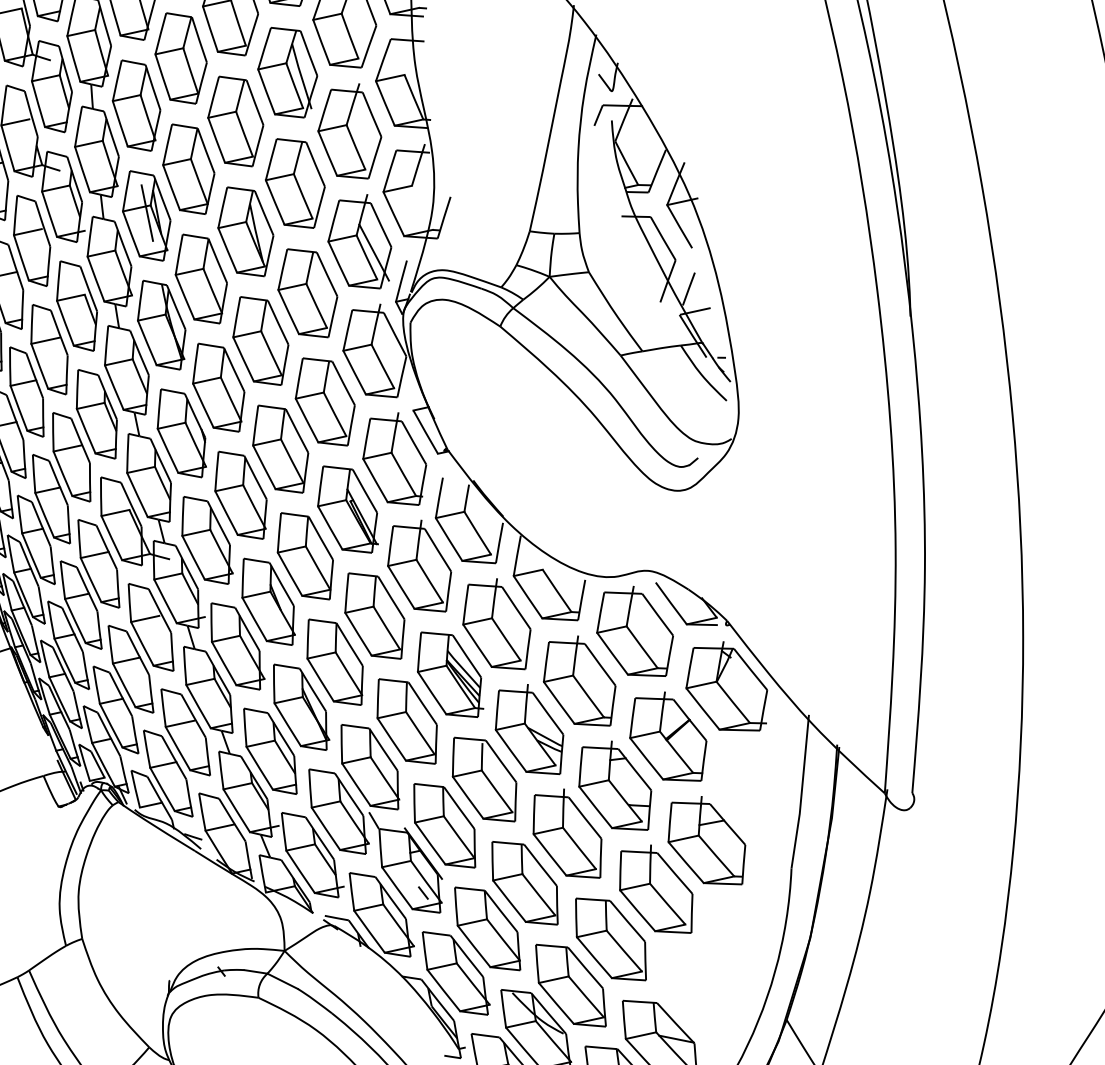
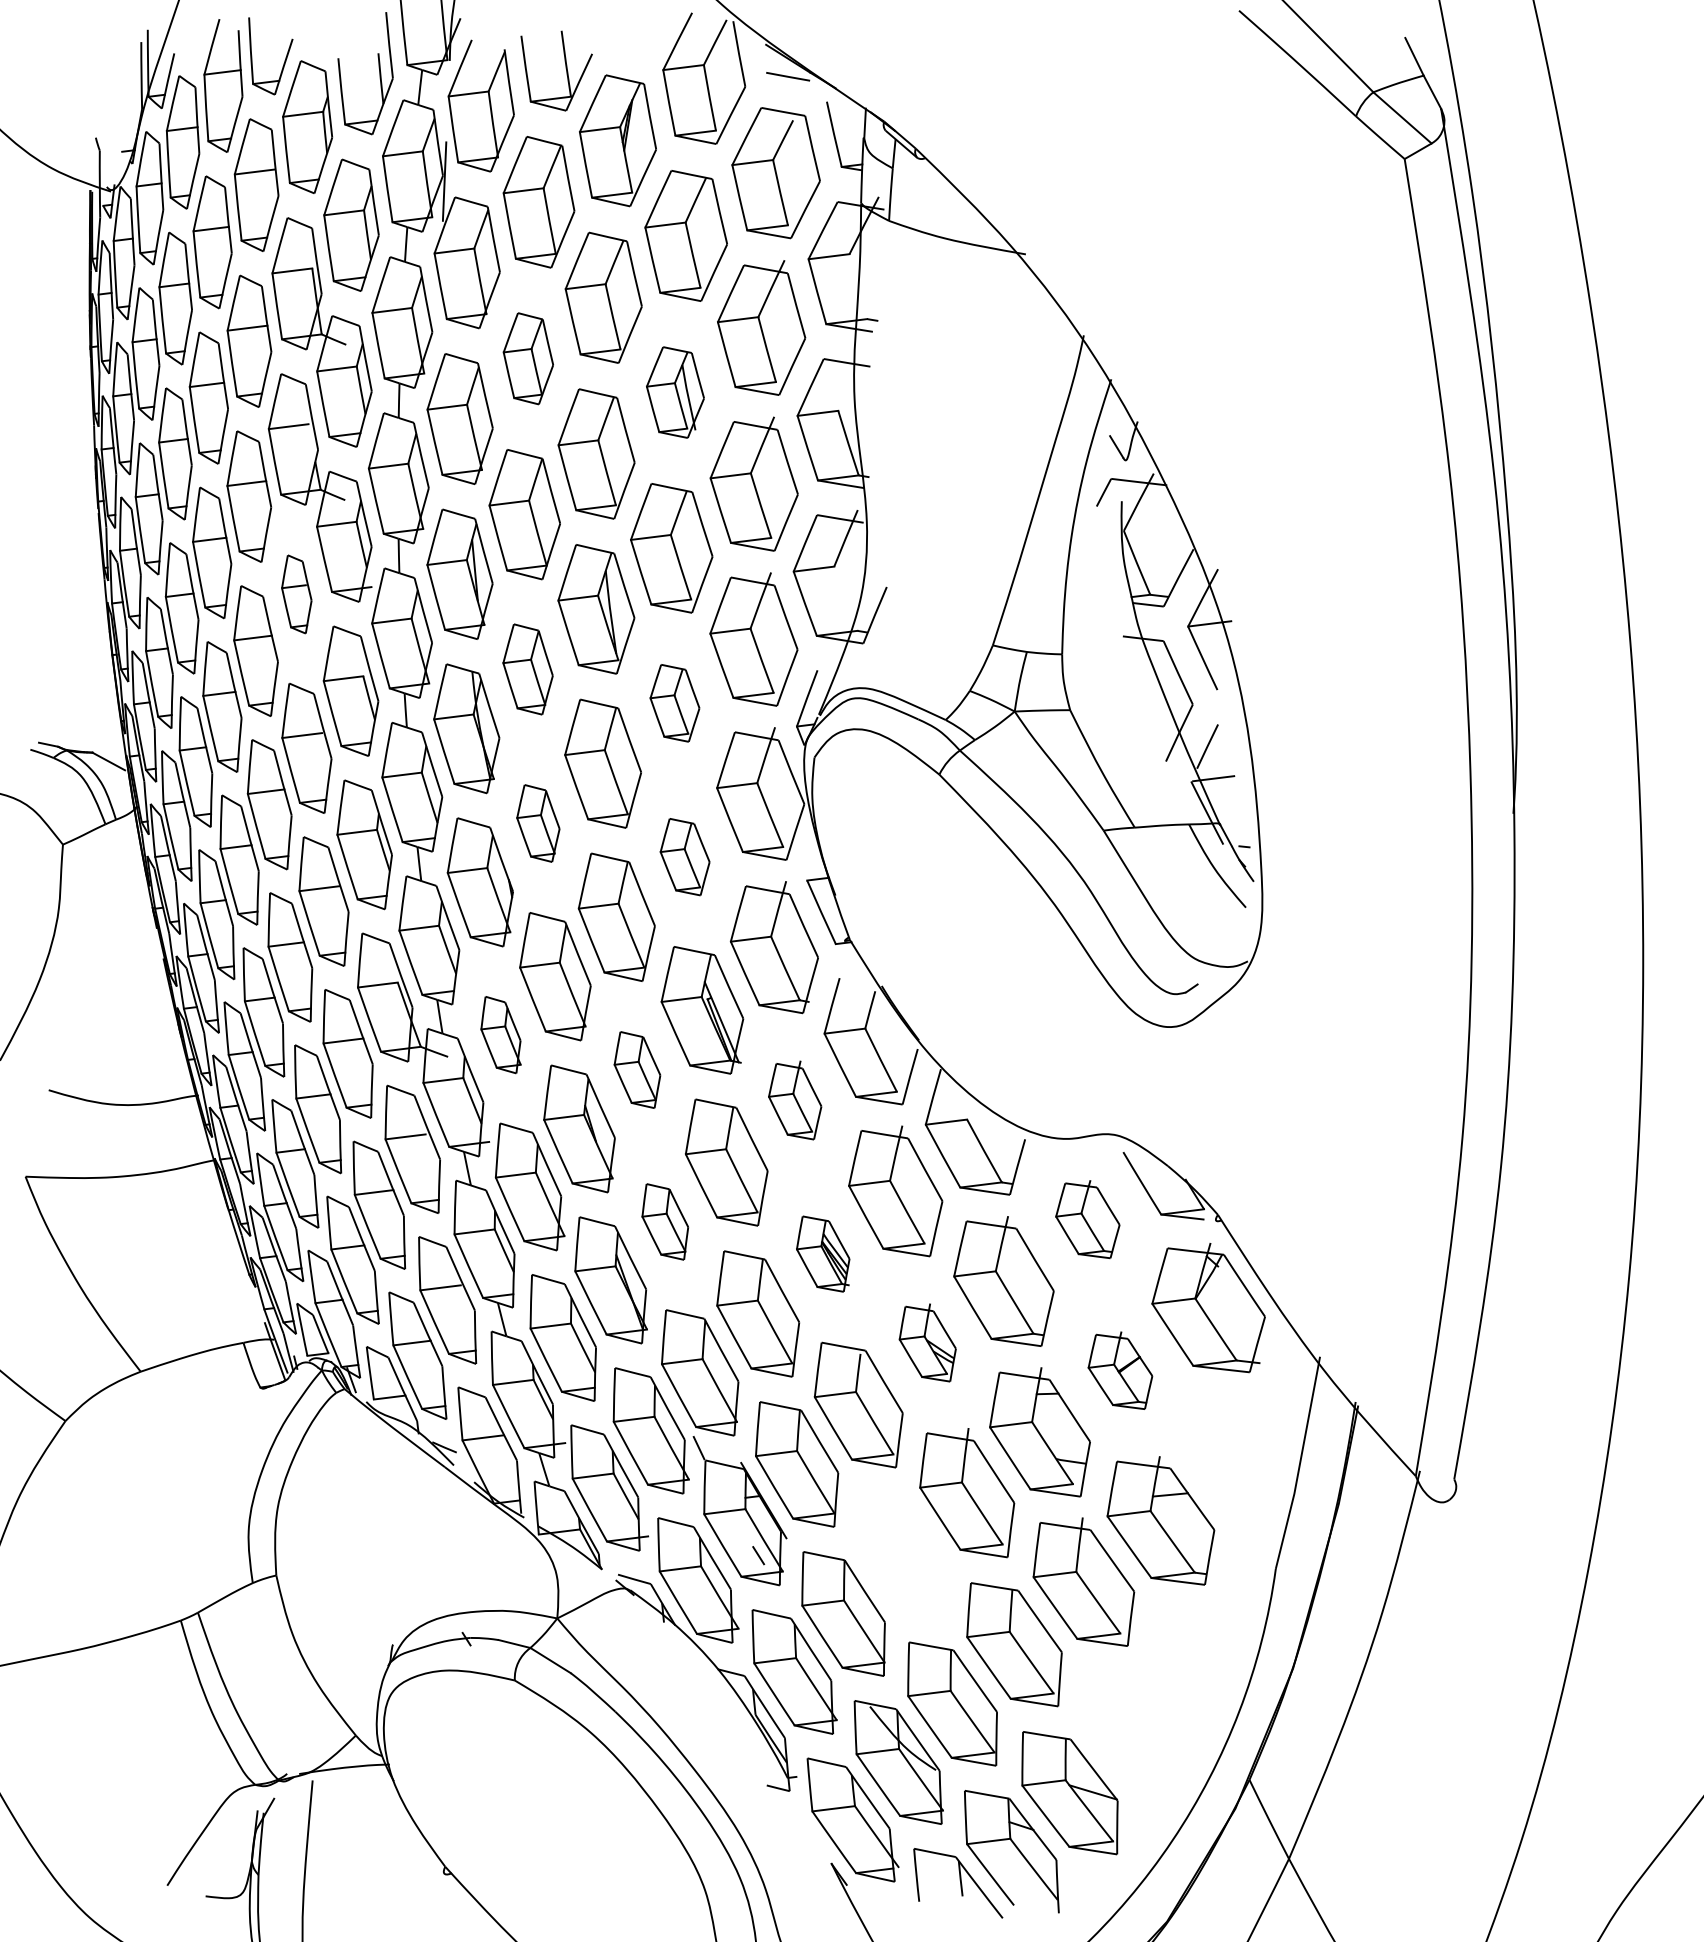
part: (181, 58) -> (528, 358), size x0.7
part: (287, 72) -> (675, 392), size x0.7
line: (146, 212) -> (460, 569), removed
part: (31, 241) -> (296, 594), size x0.6
line: (373, 252) -> (772, 654), removed
part: (200, 279) -> (527, 669), size x0.7
part: (307, 293) -> (674, 703), size x0.6
part: (218, 387) -> (538, 823), size x0.6
part: (324, 401) -> (684, 856), size x0.6
part: (205, 540) -> (500, 1034), size x0.6
part: (305, 555) -> (637, 1069), size x0.6
part: (418, 567) -> (794, 1100), size x0.6
part: (634, 632) -> (1087, 1219), size x0.6
part: (335, 661) -> (665, 1221), size x0.6
part: (448, 674) -> (822, 1253), size x0.6
part: (529, 730) -> (927, 1342), size x0.6
part: (668, 737) -> (1120, 1370), size x0.6
part: (524, 882) -> (901, 1554), removed

